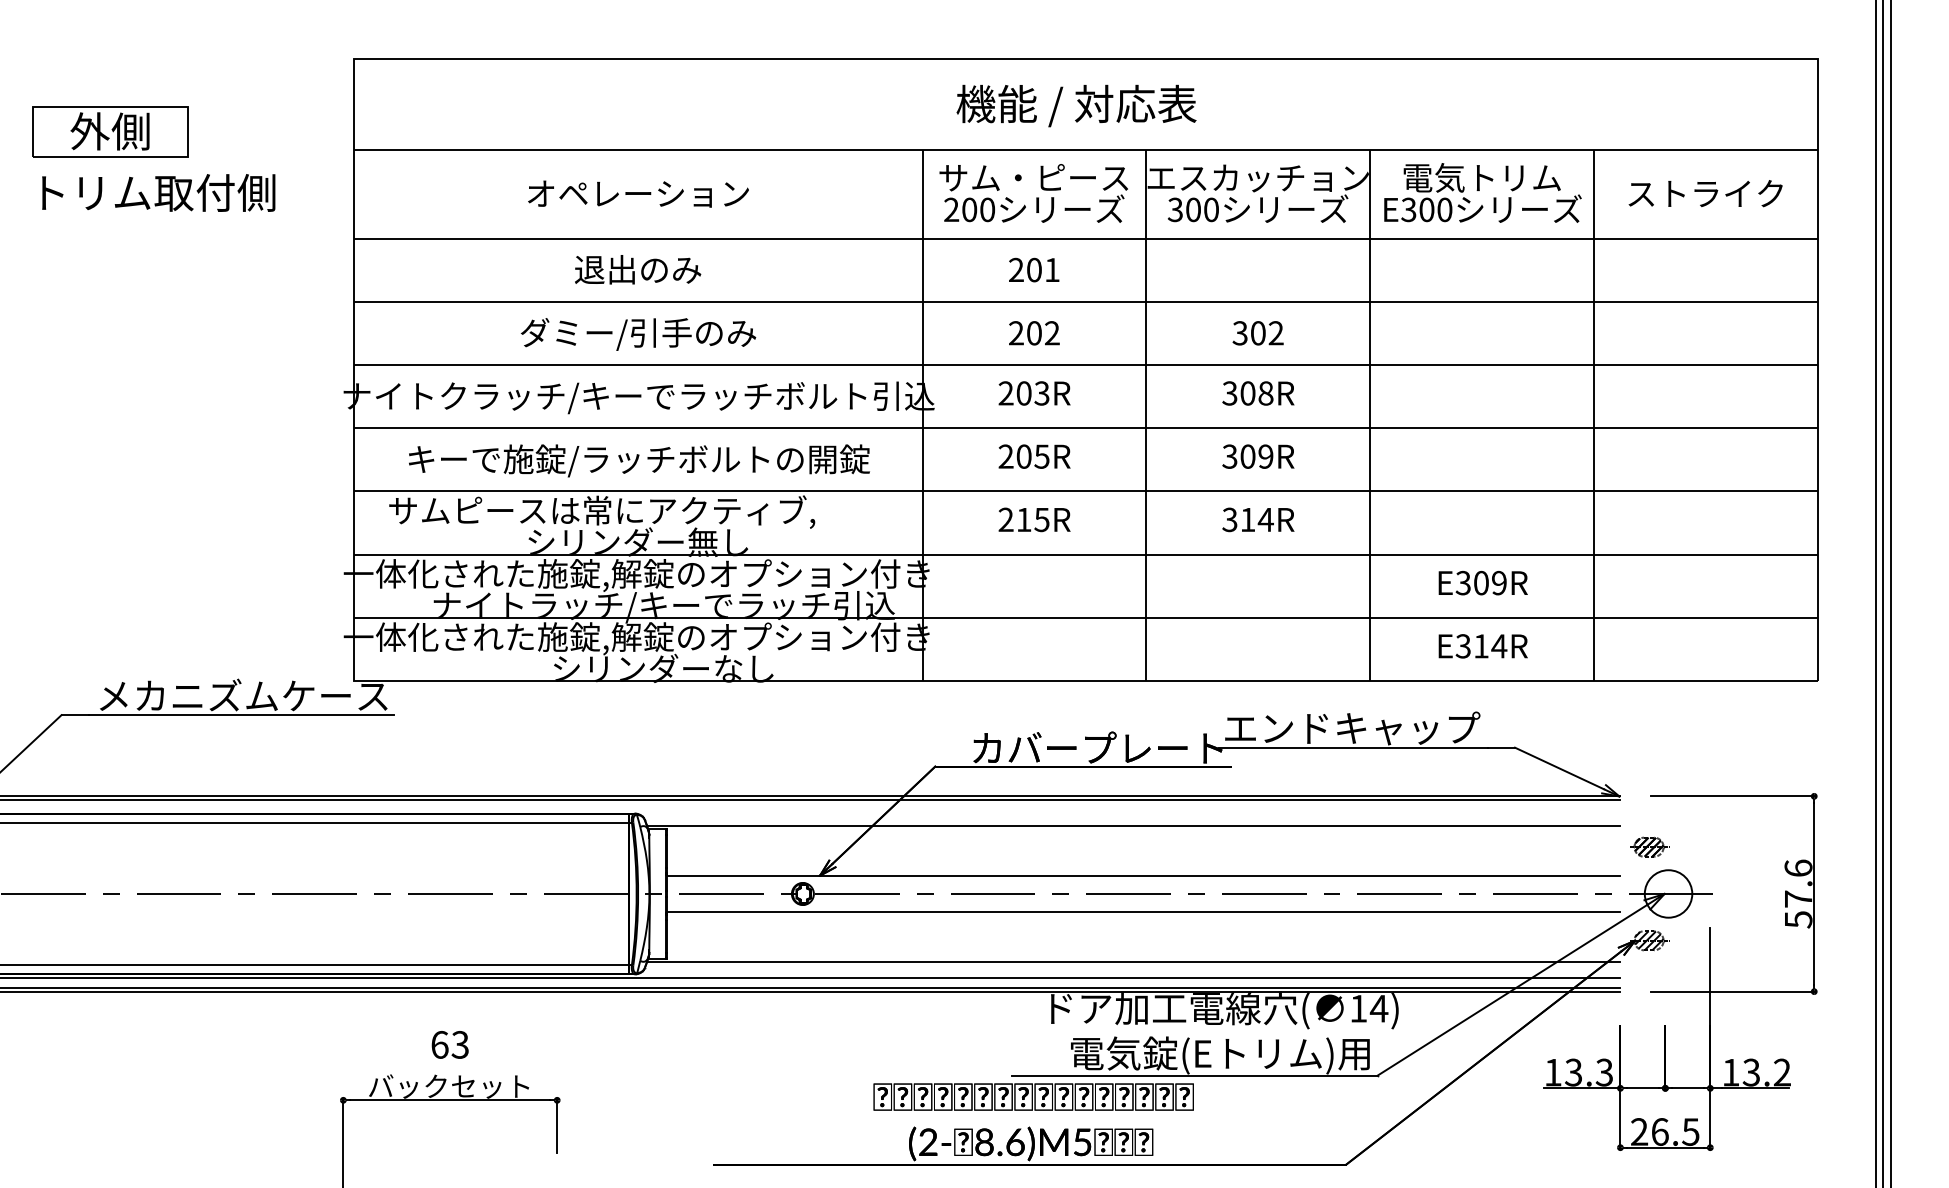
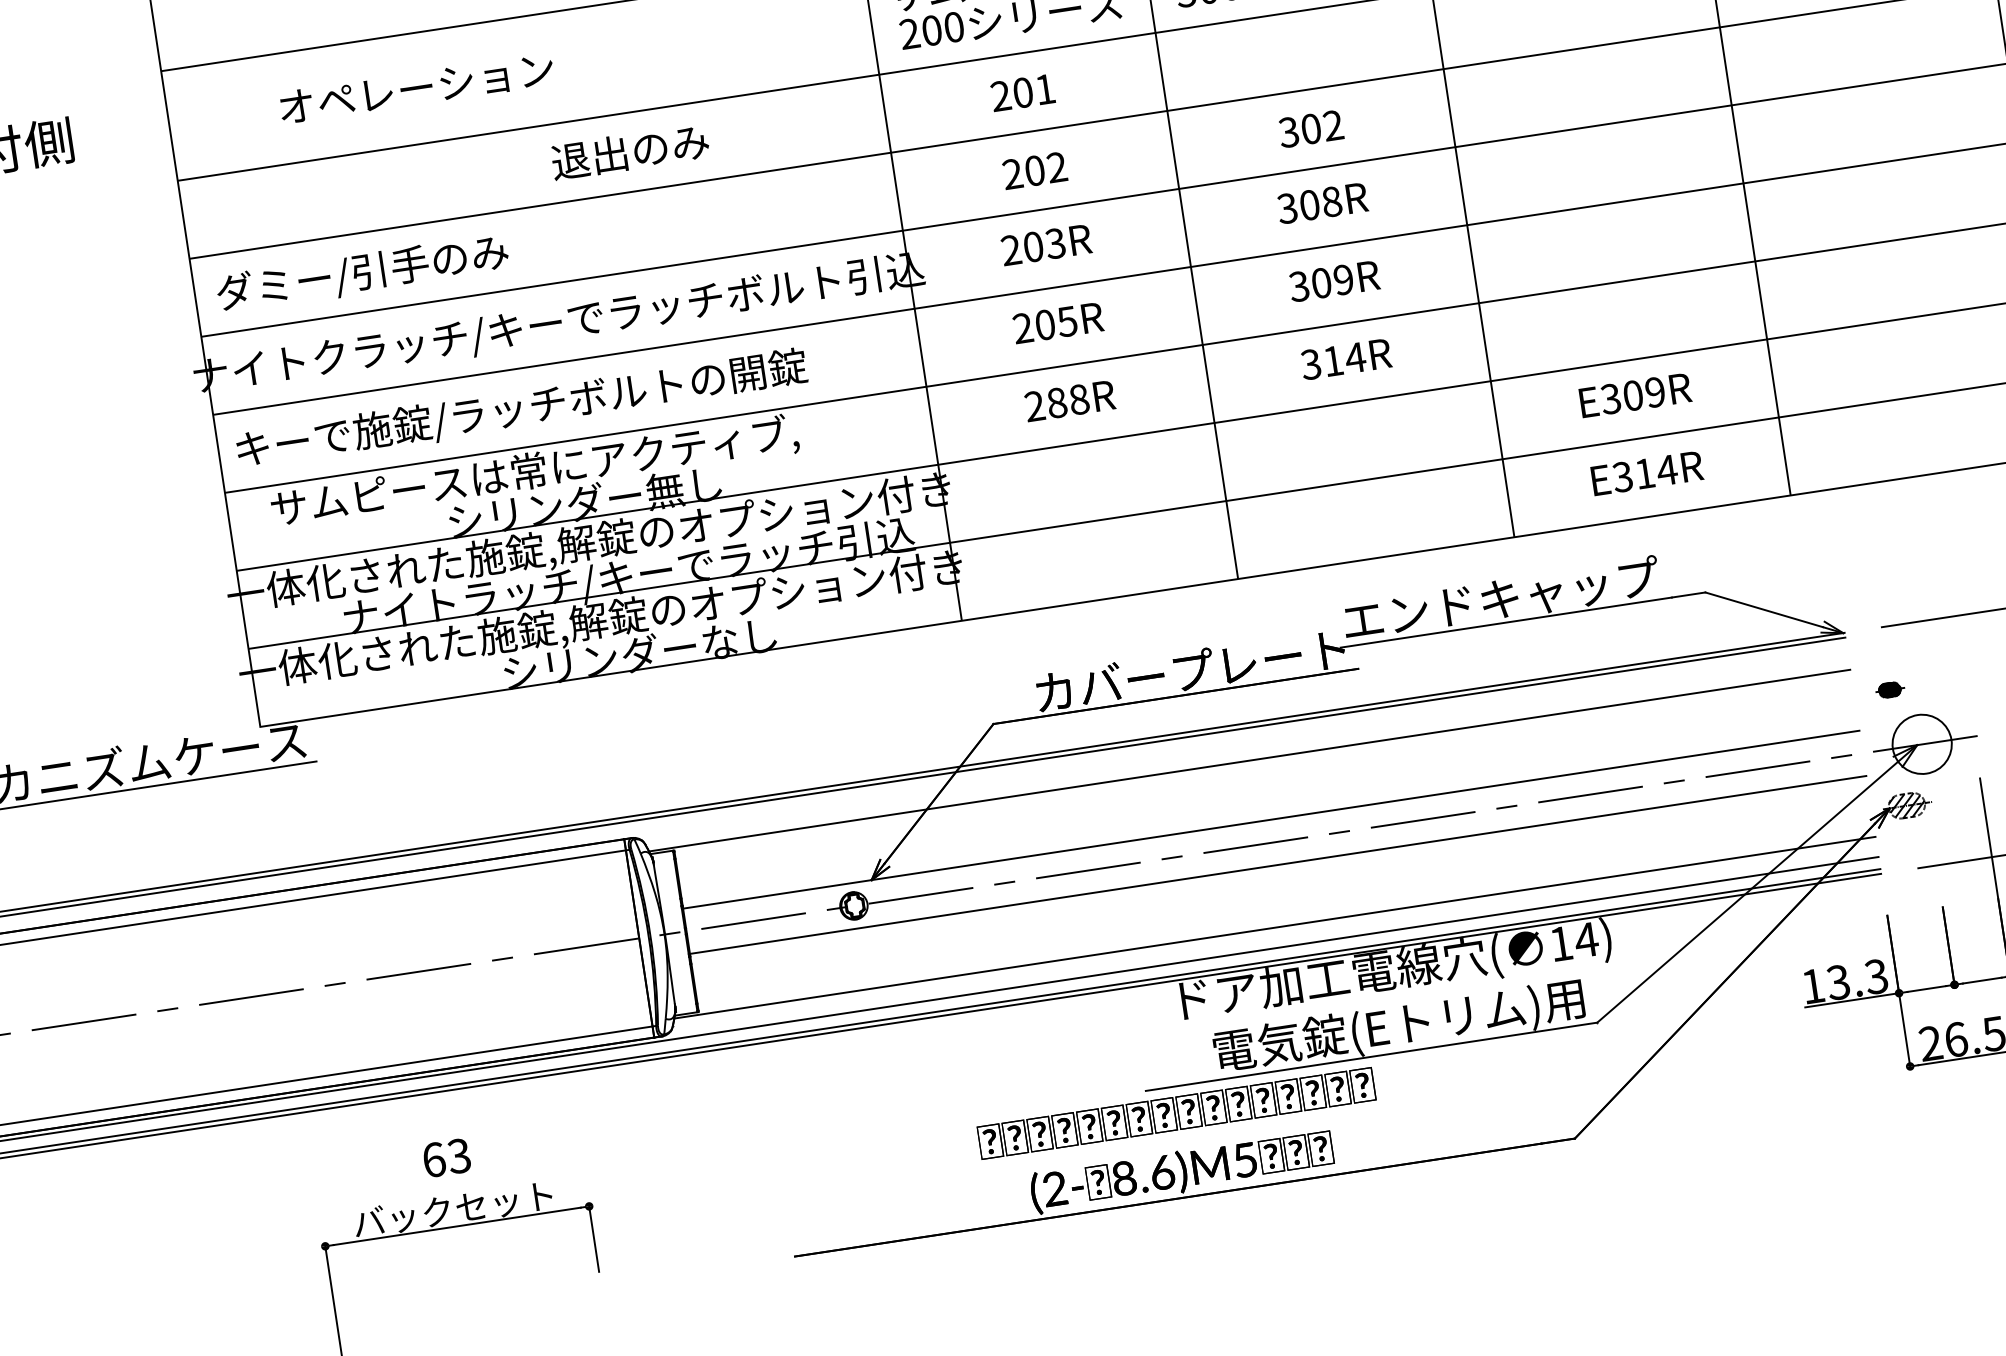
text: (638, 193) -> (416, 87), moved
text: (638, 269) -> (630, 151), moved
text: (638, 334) -> (362, 273), moved
text: (639, 460) -> (522, 408), moved
text: (1032, 519) -> (1067, 400), 215R -> 288R
part: (1649, 846) -> (1889, 689), size x0.6

